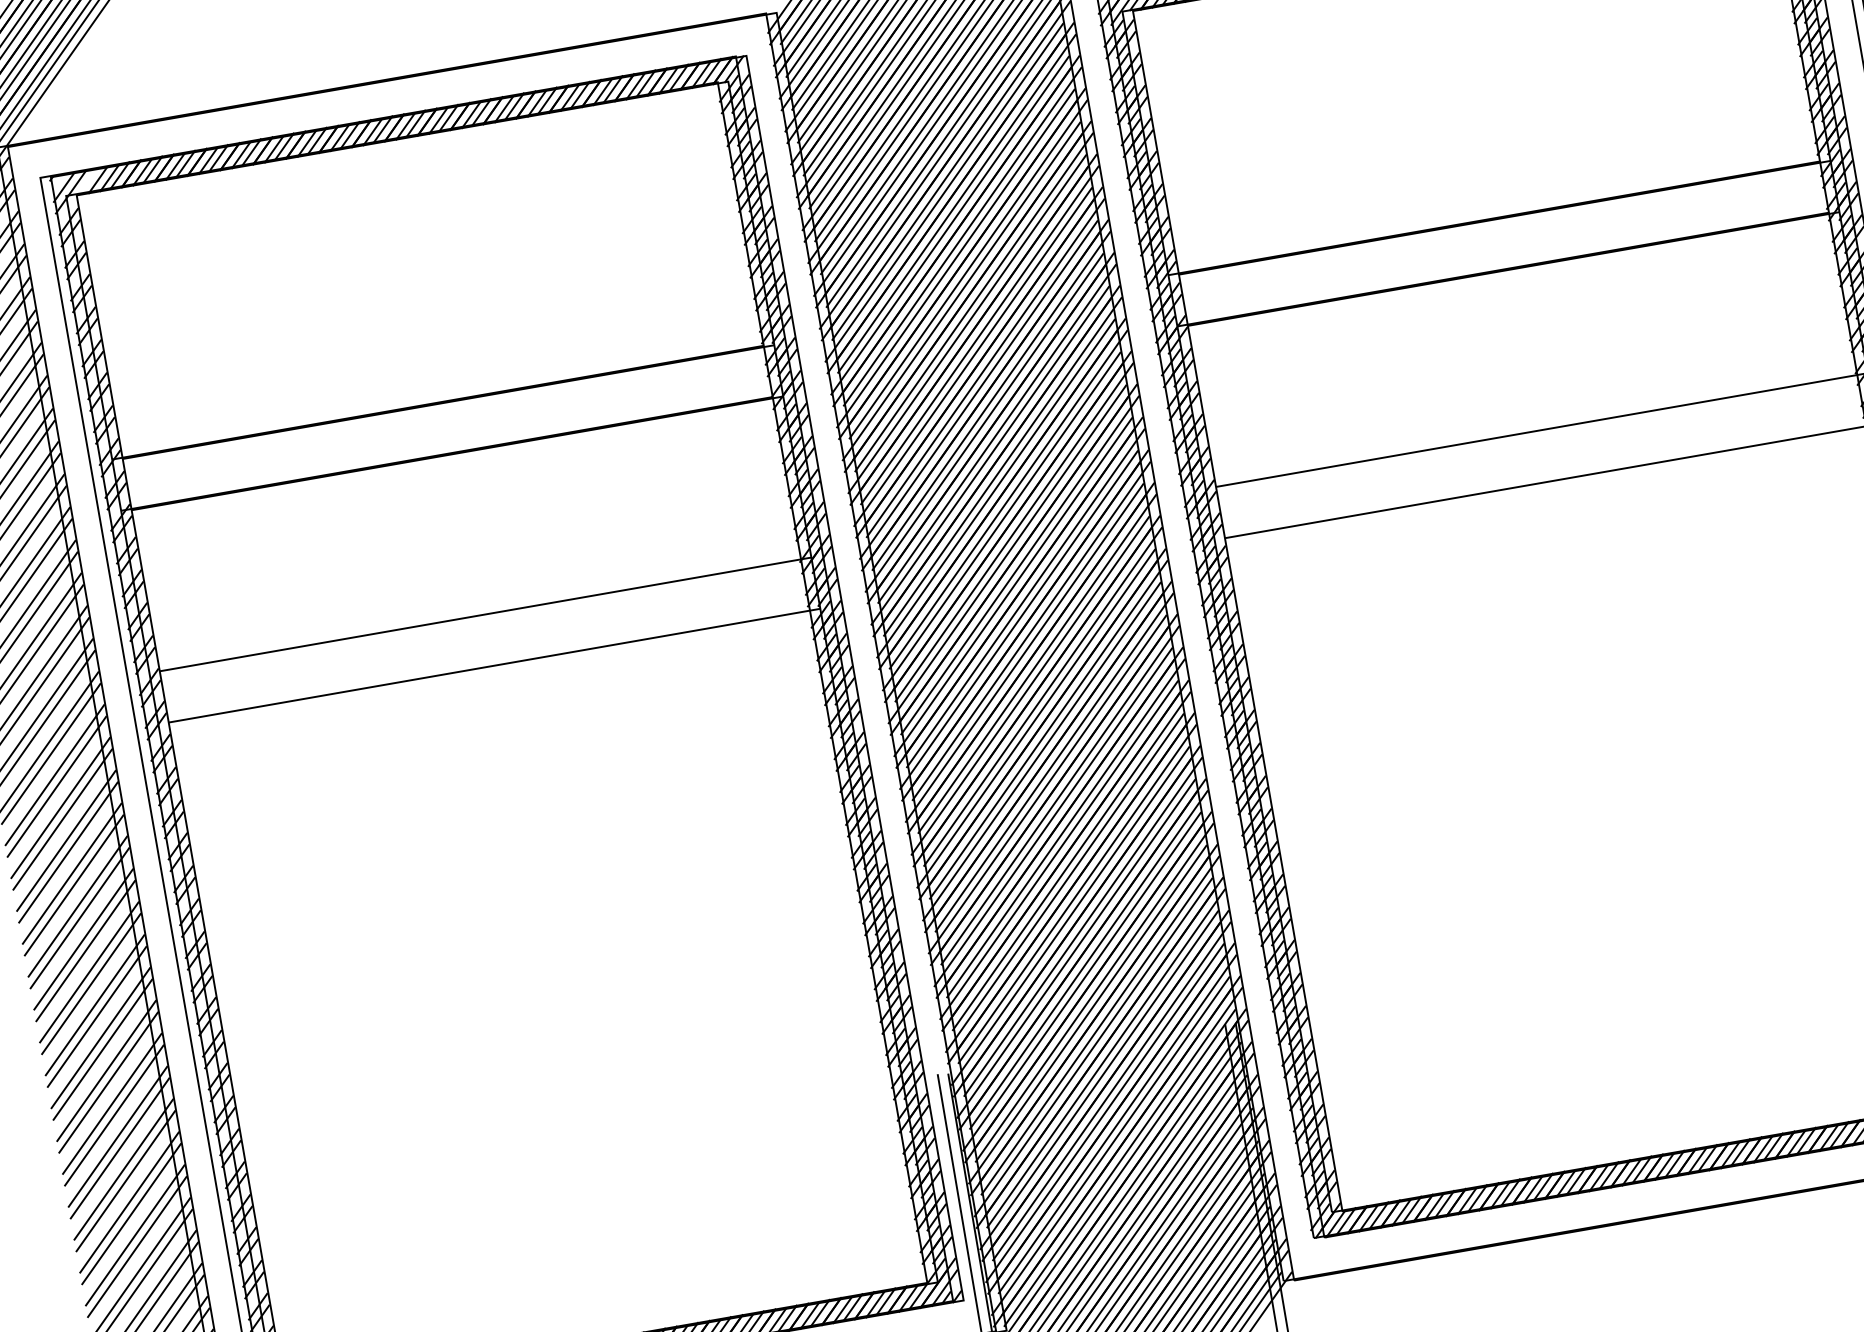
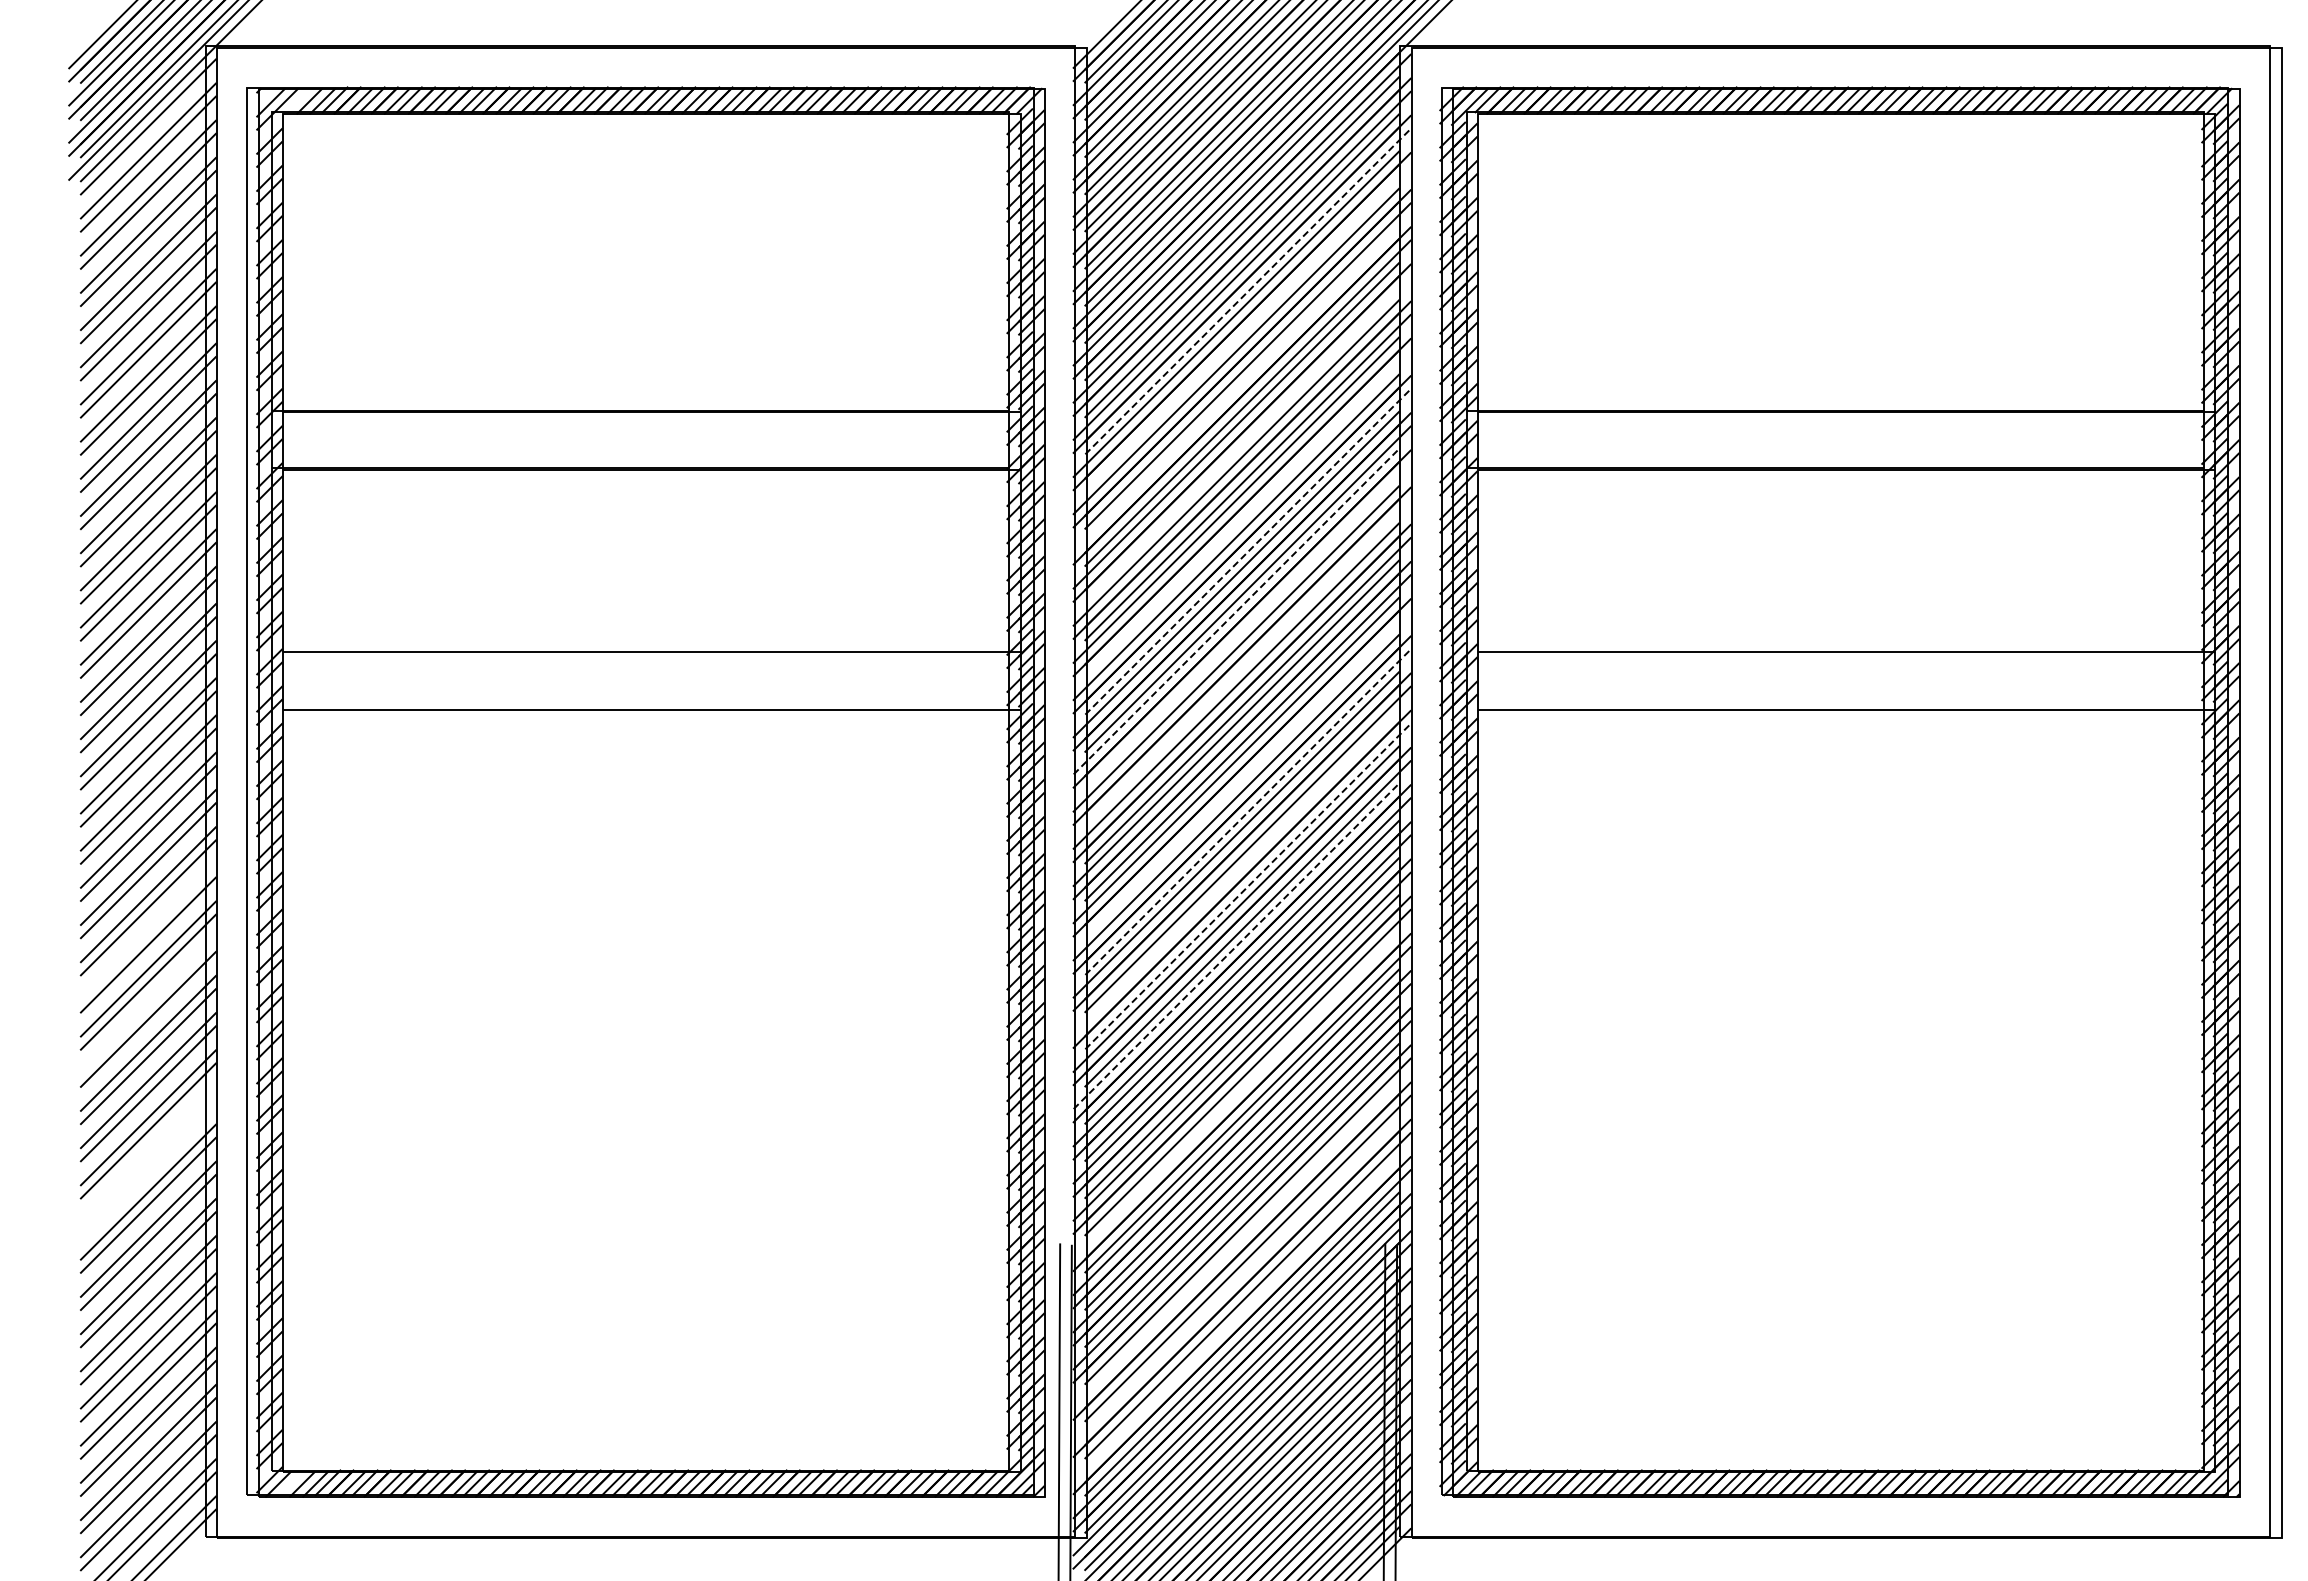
line: (956, 203) -> (1247, 291), solid -> dashed
line: (962, 236) -> (1247, 328), removed
line: (960, 291) -> (1235, 388), removed
line: (979, 335) -> (1247, 440), removed
line: (990, 400) -> (1247, 514), removed
line: (996, 434) -> (1247, 552), solid -> dashed
line: (996, 488) -> (1236, 611), solid -> dashed
line: (1007, 499) -> (1247, 625), removed
line: (1013, 532) -> (1247, 663), removed
line: (1030, 630) -> (1247, 774), removed
line: (1036, 664) -> (1247, 812), solid -> dashed
line: (1035, 718) -> (1235, 871), removed
line: (1048, 729) -> (1247, 886), solid -> dashed
line: (1047, 784) -> (1236, 946), solid -> dashed
line: (1069, 915) -> (1235, 1094), removed
line: (82, 939) -> (147, 931), removed
line: (94, 1004) -> (147, 1005), removed
line: (1092, 1047) -> (1235, 1243), removed
line: (1098, 1079) -> (1235, 1280), removed
line: (1104, 1112) -> (1235, 1317), removed
line: (117, 1136) -> (147, 1154), removed
line: (119, 1147) -> (147, 1167), removed

